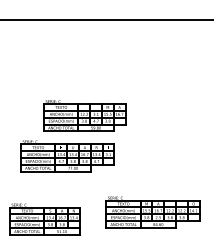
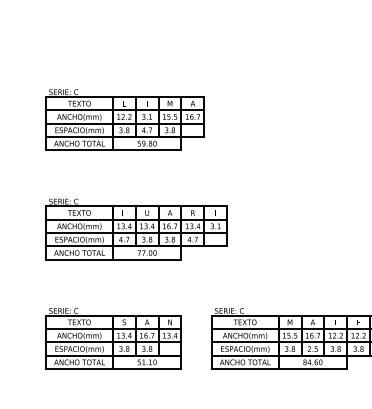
part: (84, 115) -> (124, 119), moved
part: (44, 219) -> (112, 338), moved

